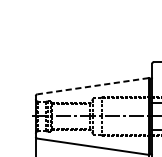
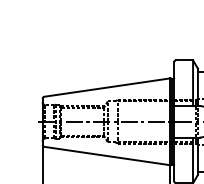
line: (93, 86) -> (107, 87), dashed -> solid

